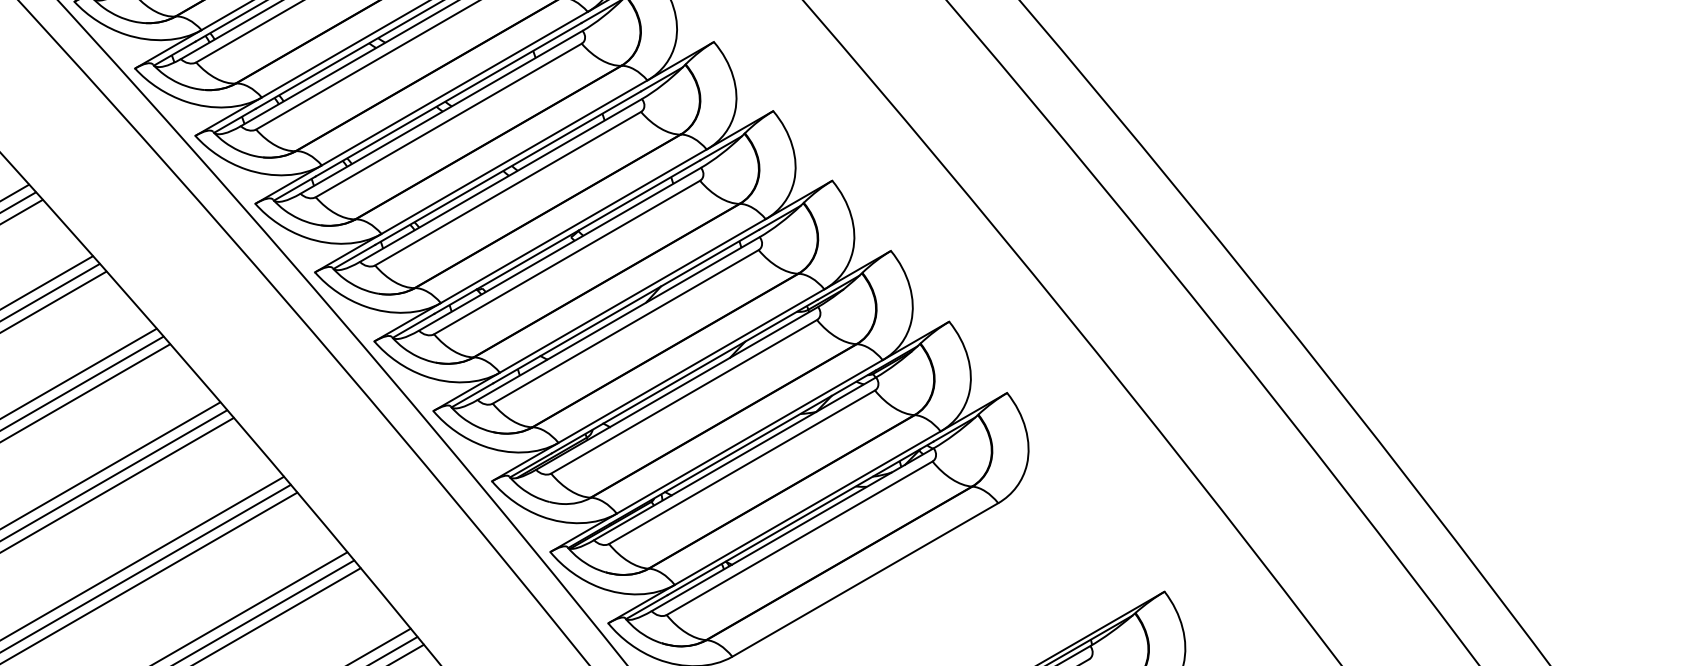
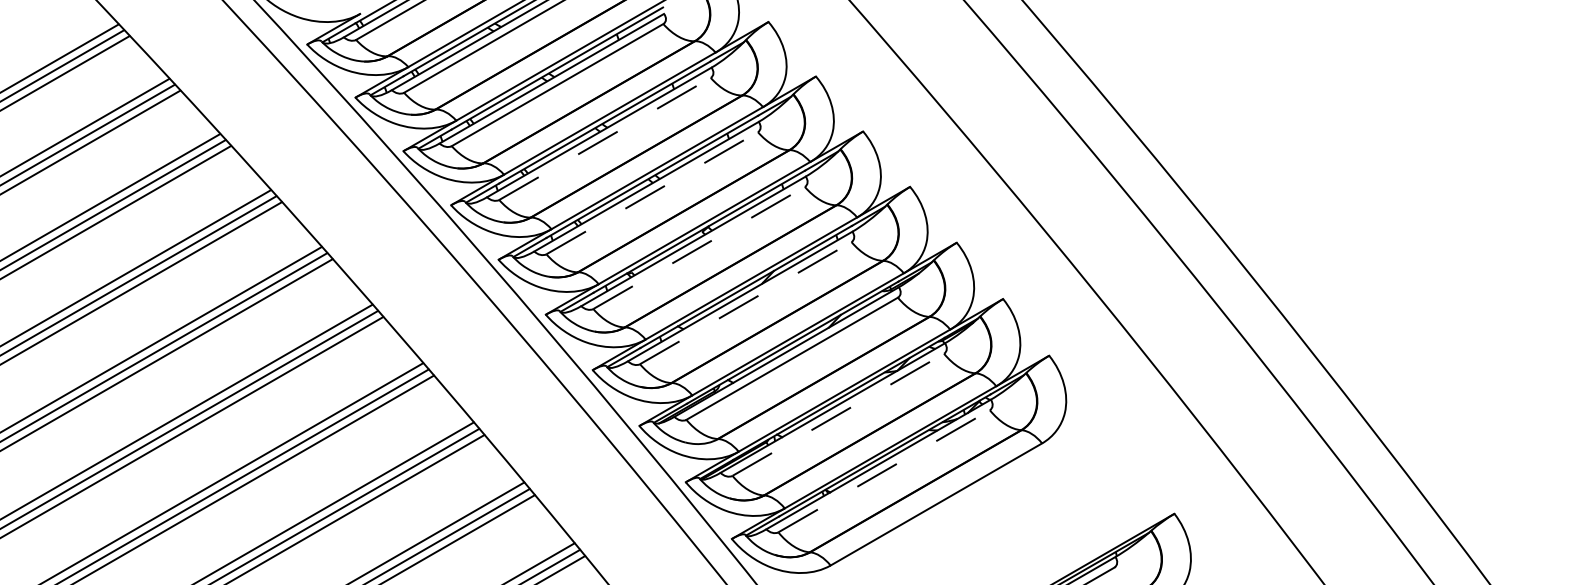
line: (449, 119) -> (605, 138), solid -> dashed
line: (508, 187) -> (652, 192), solid -> dashed
line: (567, 256) -> (699, 247), solid -> dashed
line: (626, 326) -> (746, 302), solid -> dashed
line: (742, 466) -> (838, 414), solid -> dashed
line: (800, 538) -> (884, 471), solid -> dashed

